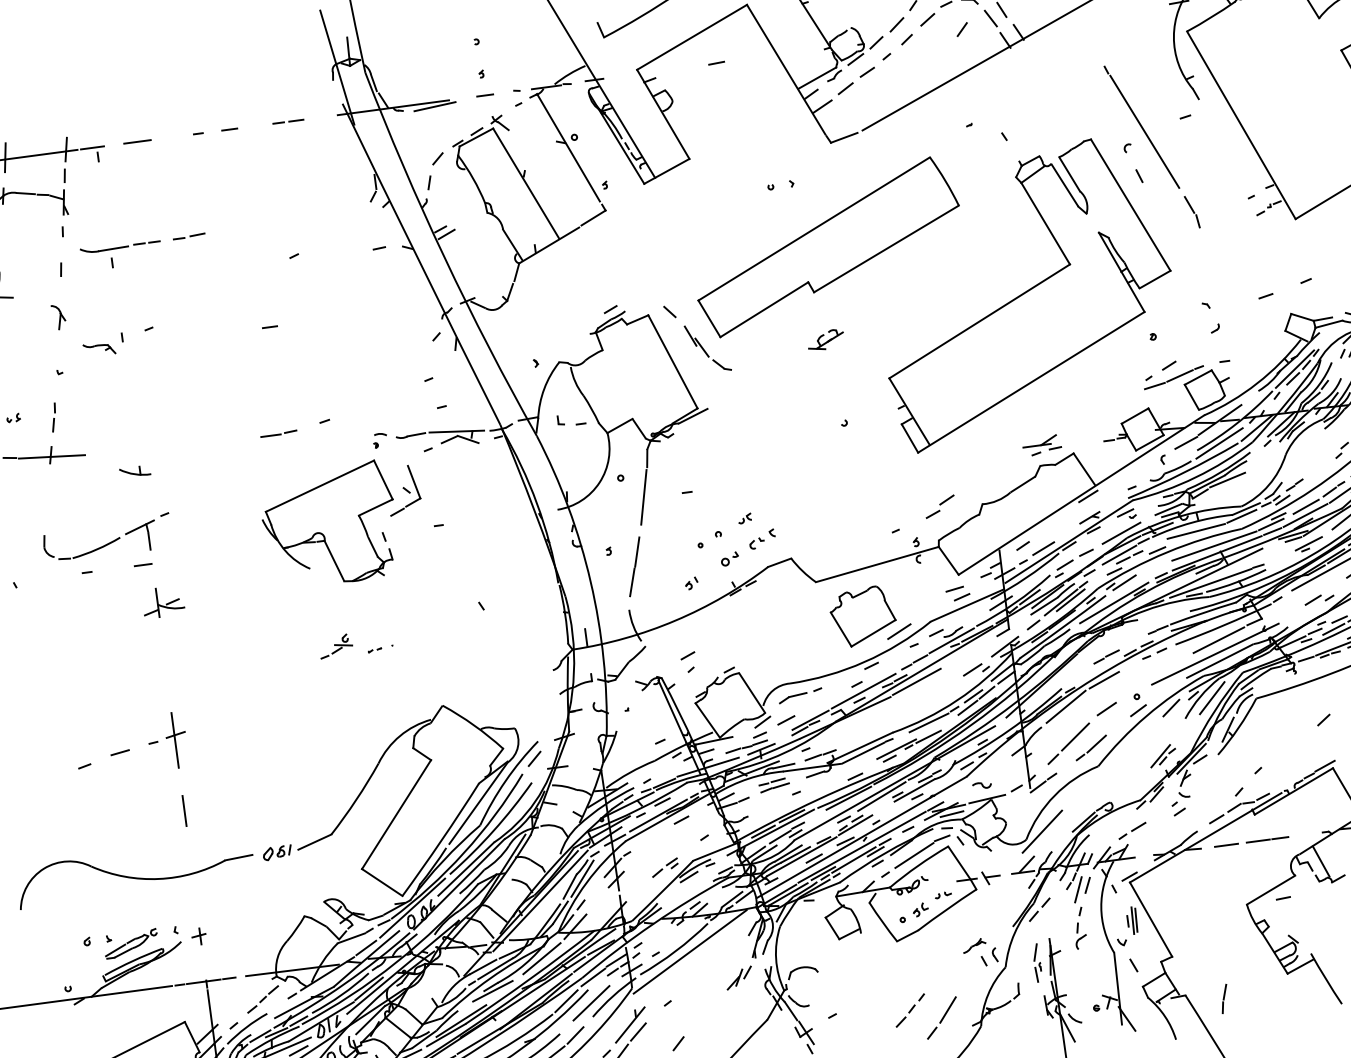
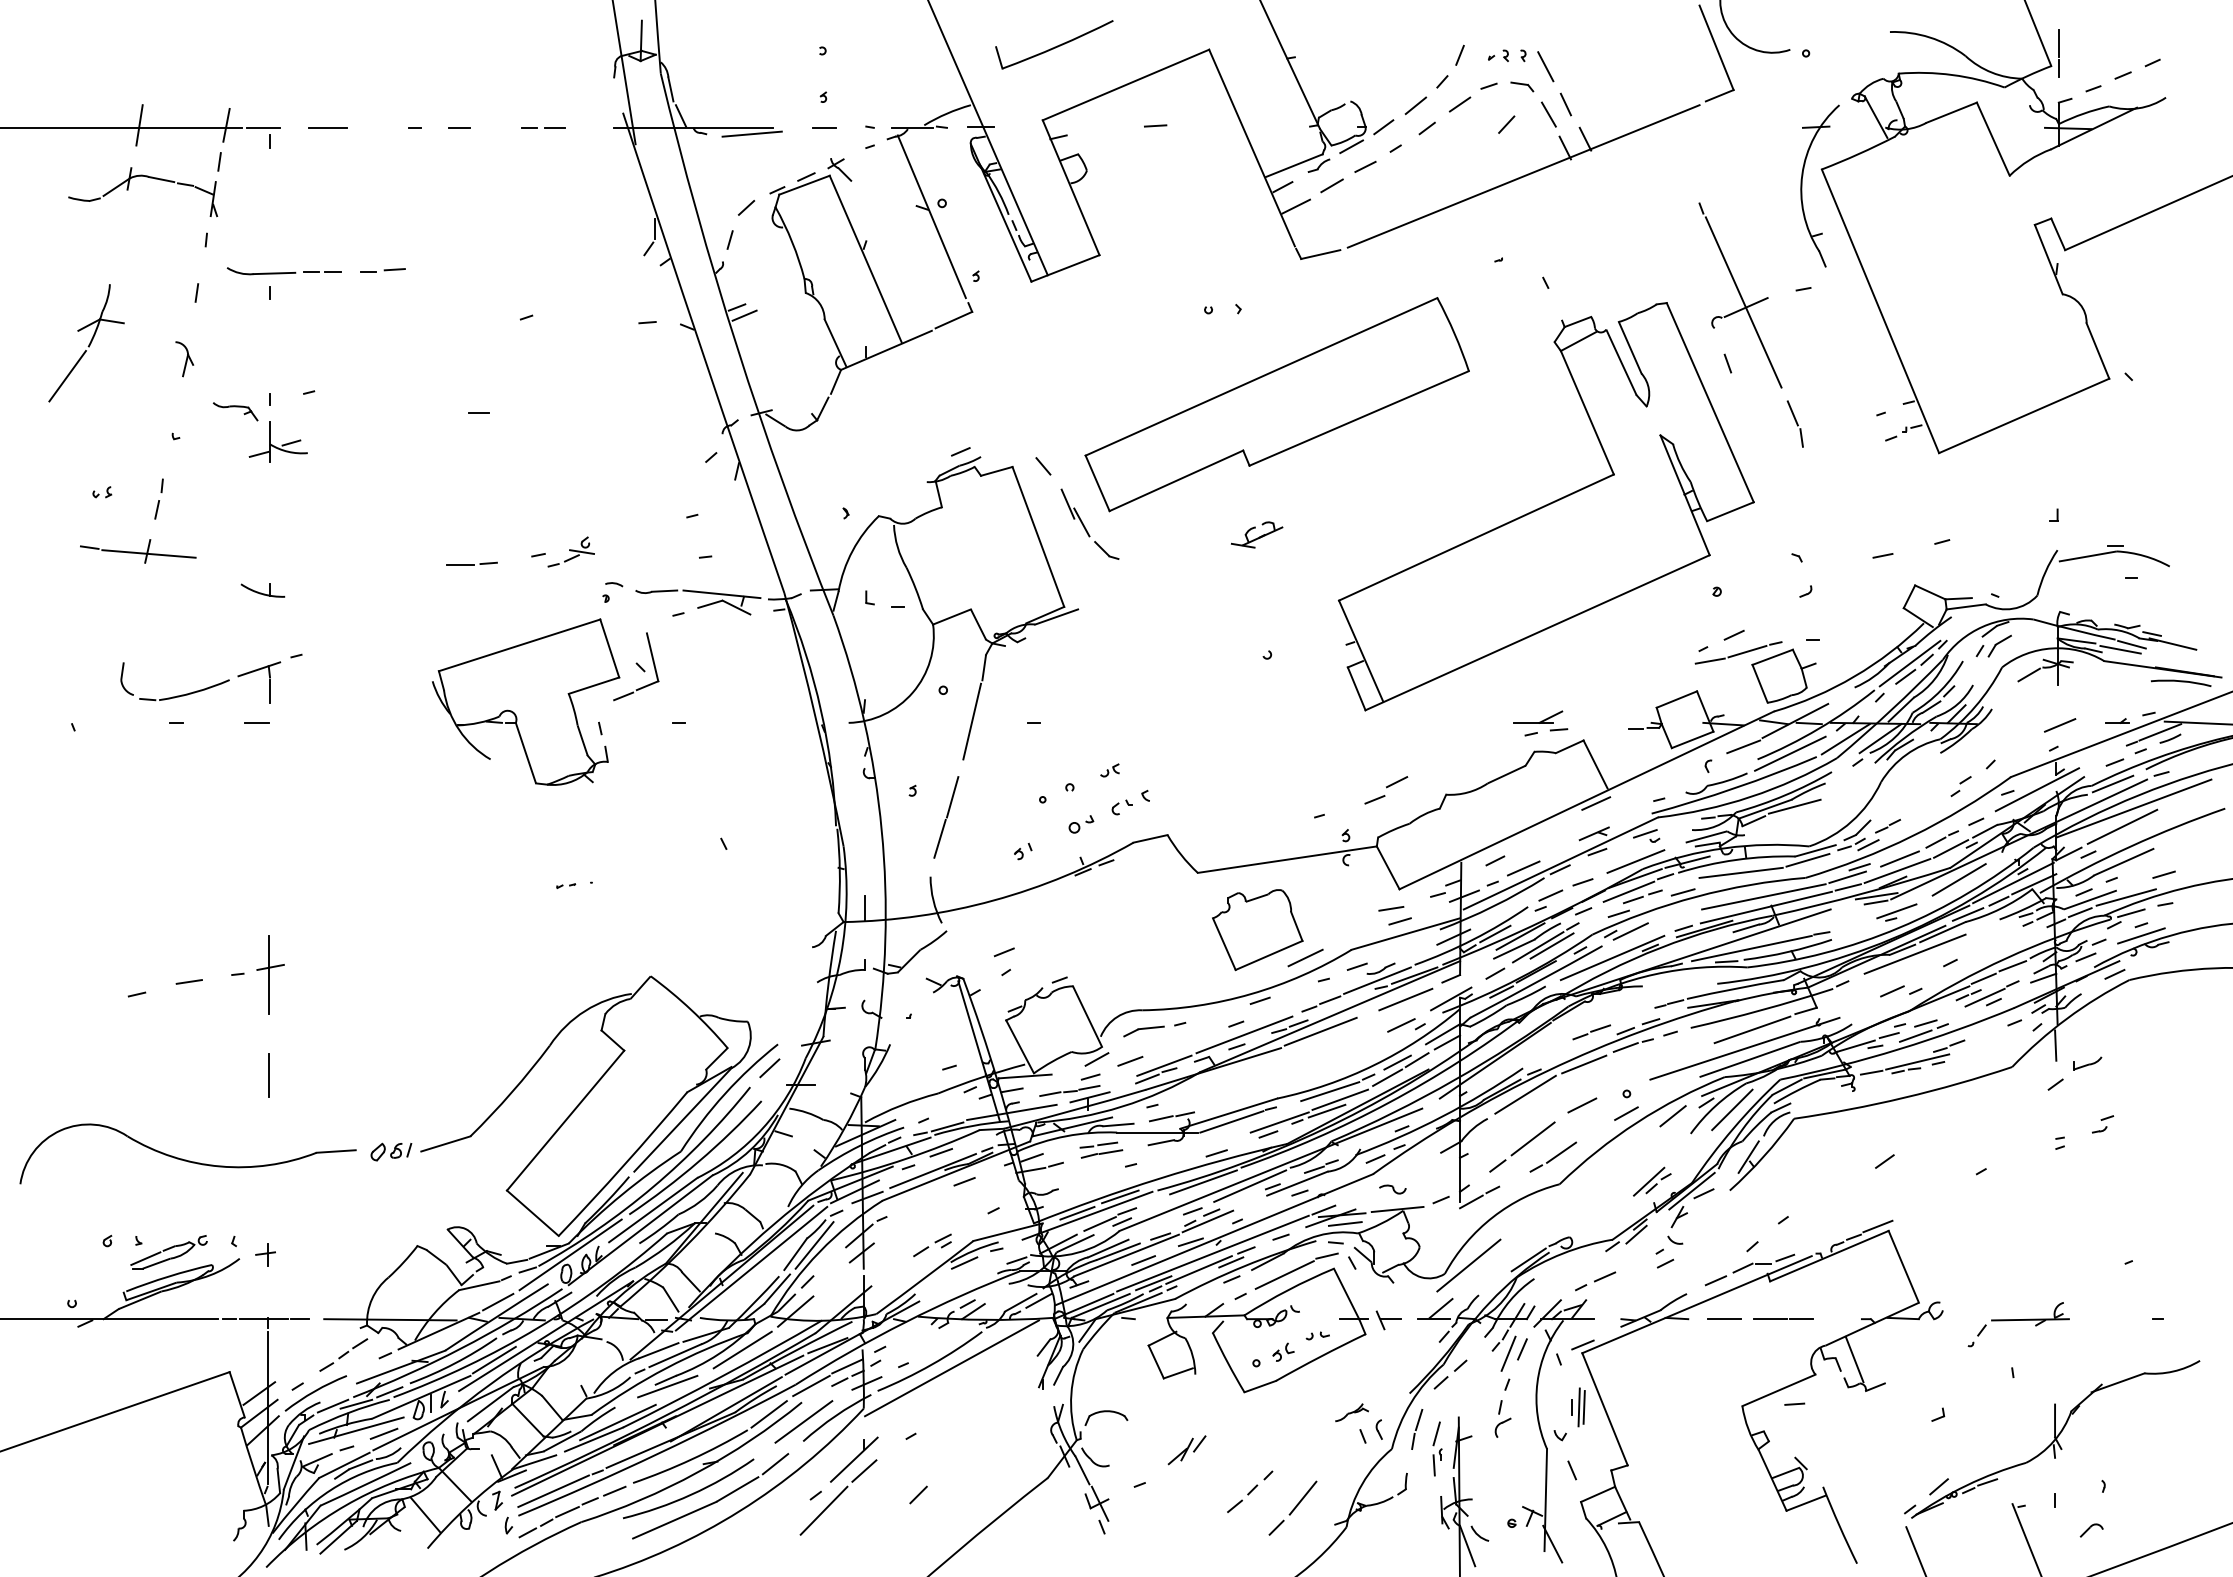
line: (1146, 135) -> (1745, 307), added
part: (162, 602) -> (277, 441), moved
part: (335, 645) -> (570, 551), moved
line: (973, 651) -> (1405, 999), added
line: (1131, 664) -> (1625, 1047), added
line: (936, 727) -> (1340, 1099), added
part: (738, 978) -> (1186, 1450), moved
part: (1224, 998) -> (1417, 1429), moved

